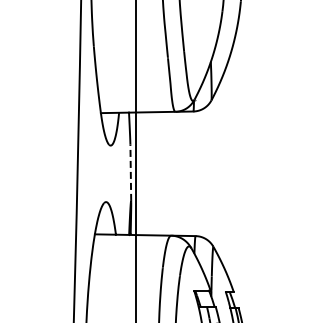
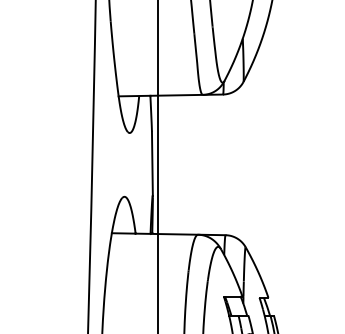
line: (130, 172) -> (152, 163), dashed -> solid

